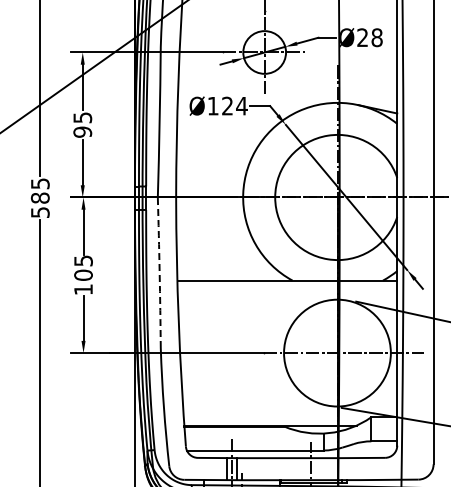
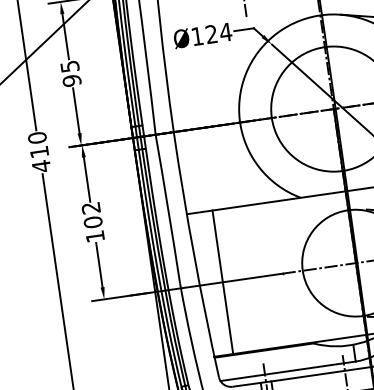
text: (39, 198) -> (38, 152), 585 -> 410
text: (83, 260) -> (91, 207), 105 -> 102
arc: (159, 272) -> (168, 208), dashed -> solid
line: (203, 352) -> (222, 281), added

